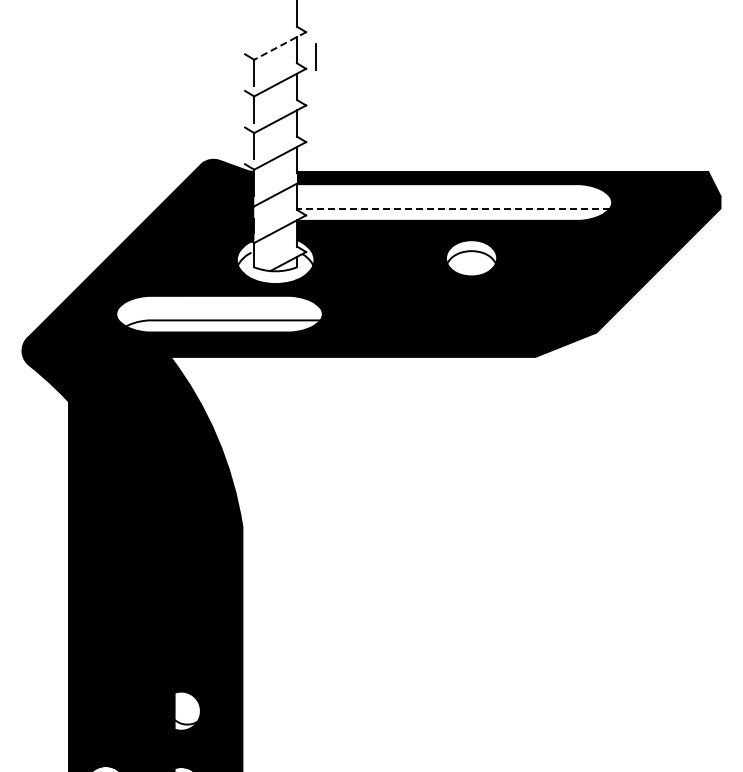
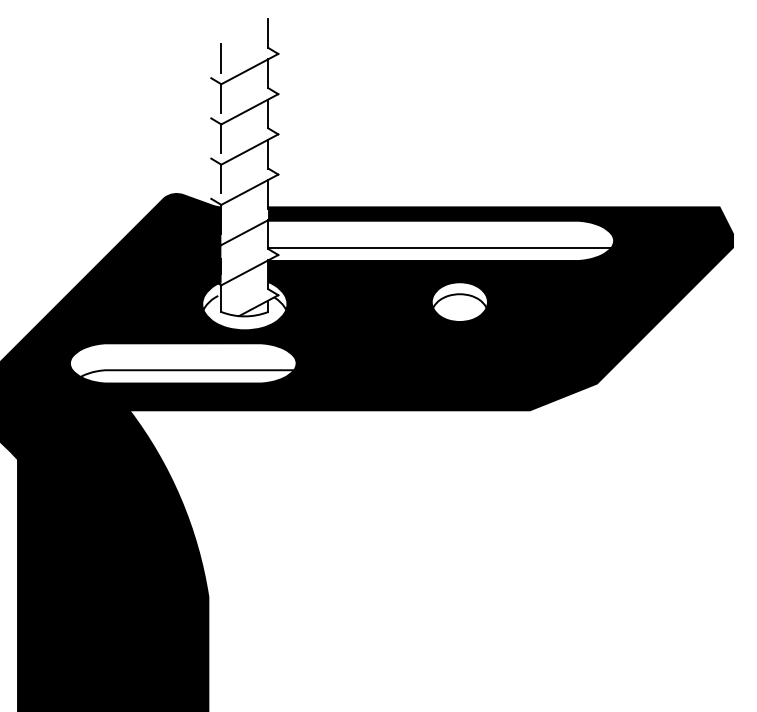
line: (279, 46) -> (249, 69), dashed -> solid
line: (315, 56) -> (220, 57), moved
line: (453, 208) -> (440, 247), dashed -> solid

